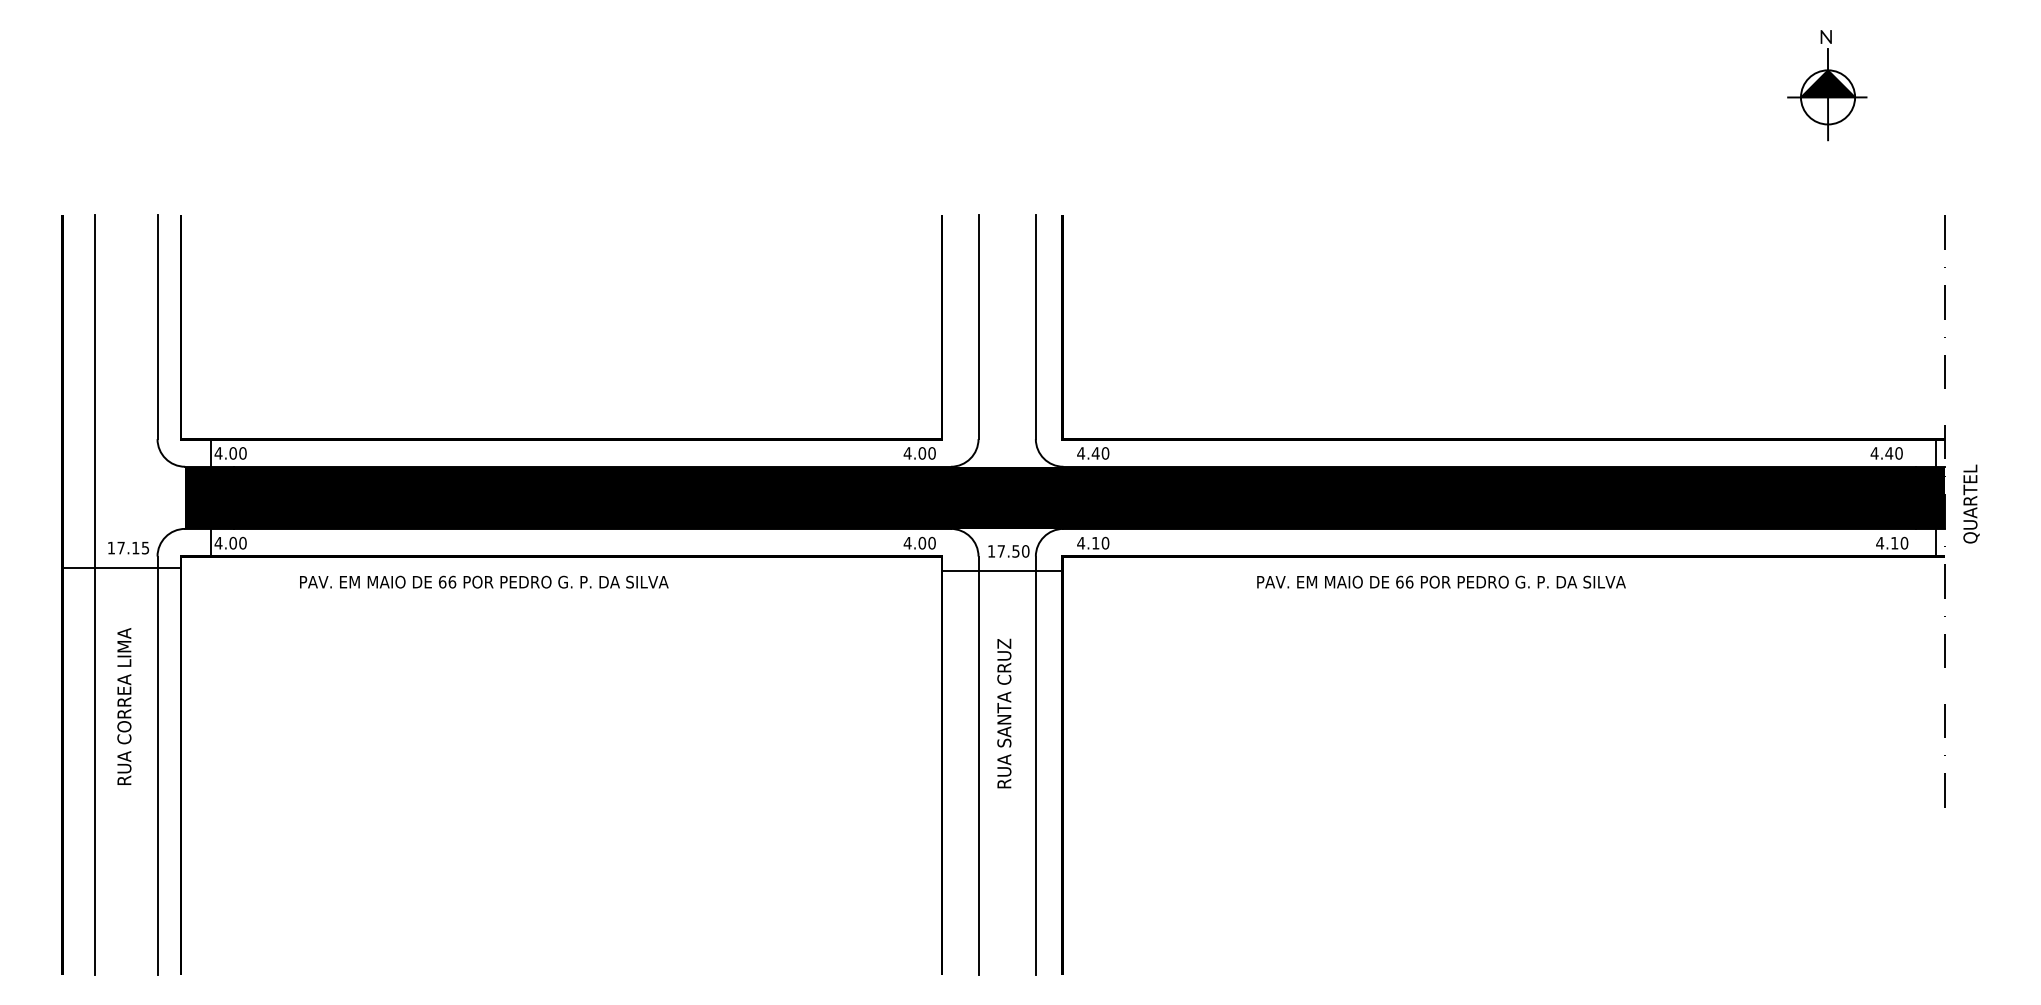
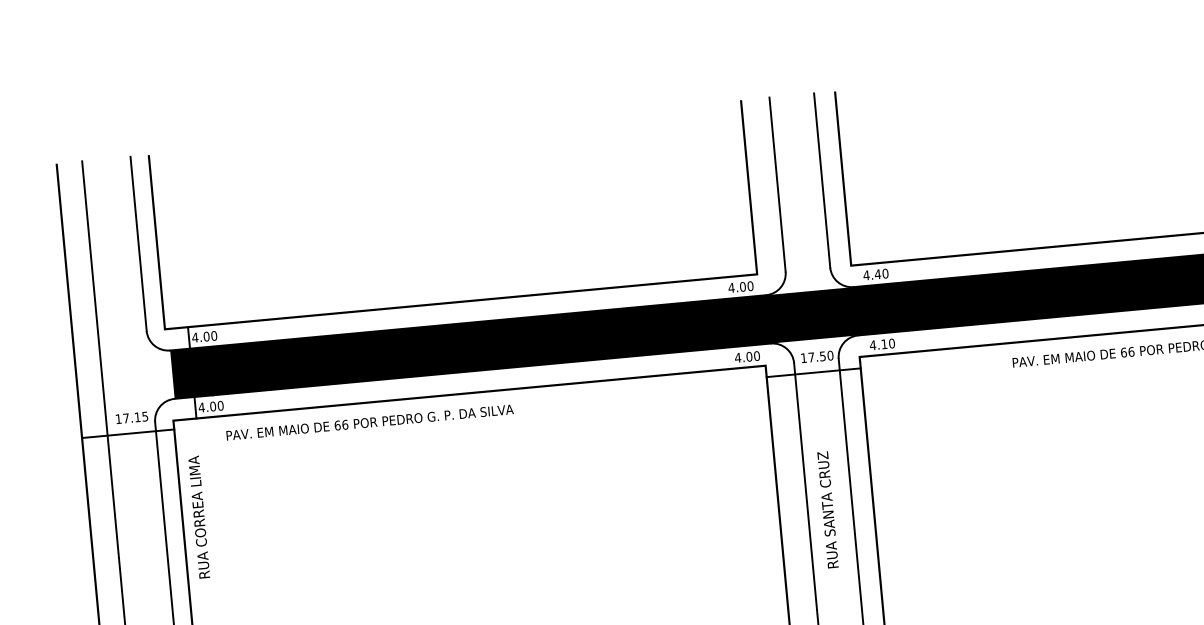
text: (484, 581) -> (370, 422), moved
text: (124, 706) -> (199, 517), moved
text: (1004, 713) -> (828, 509), moved

